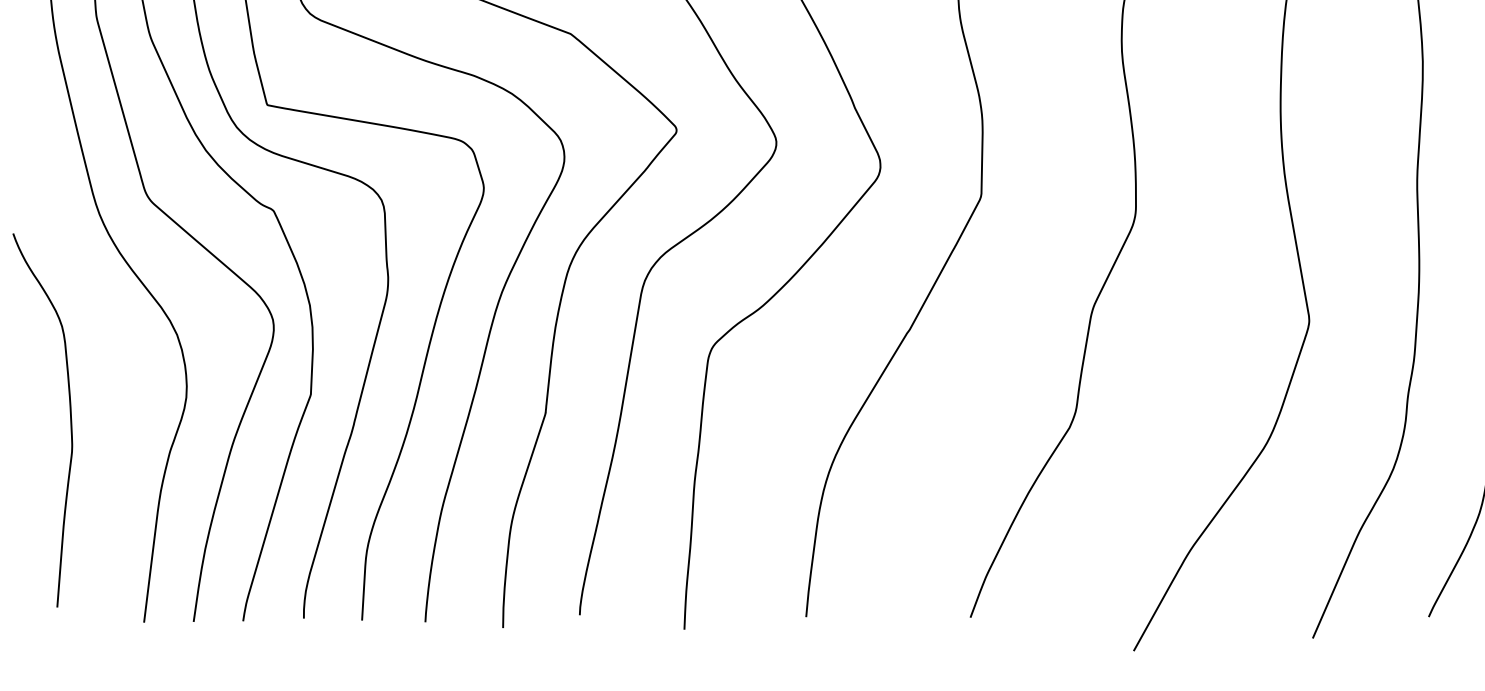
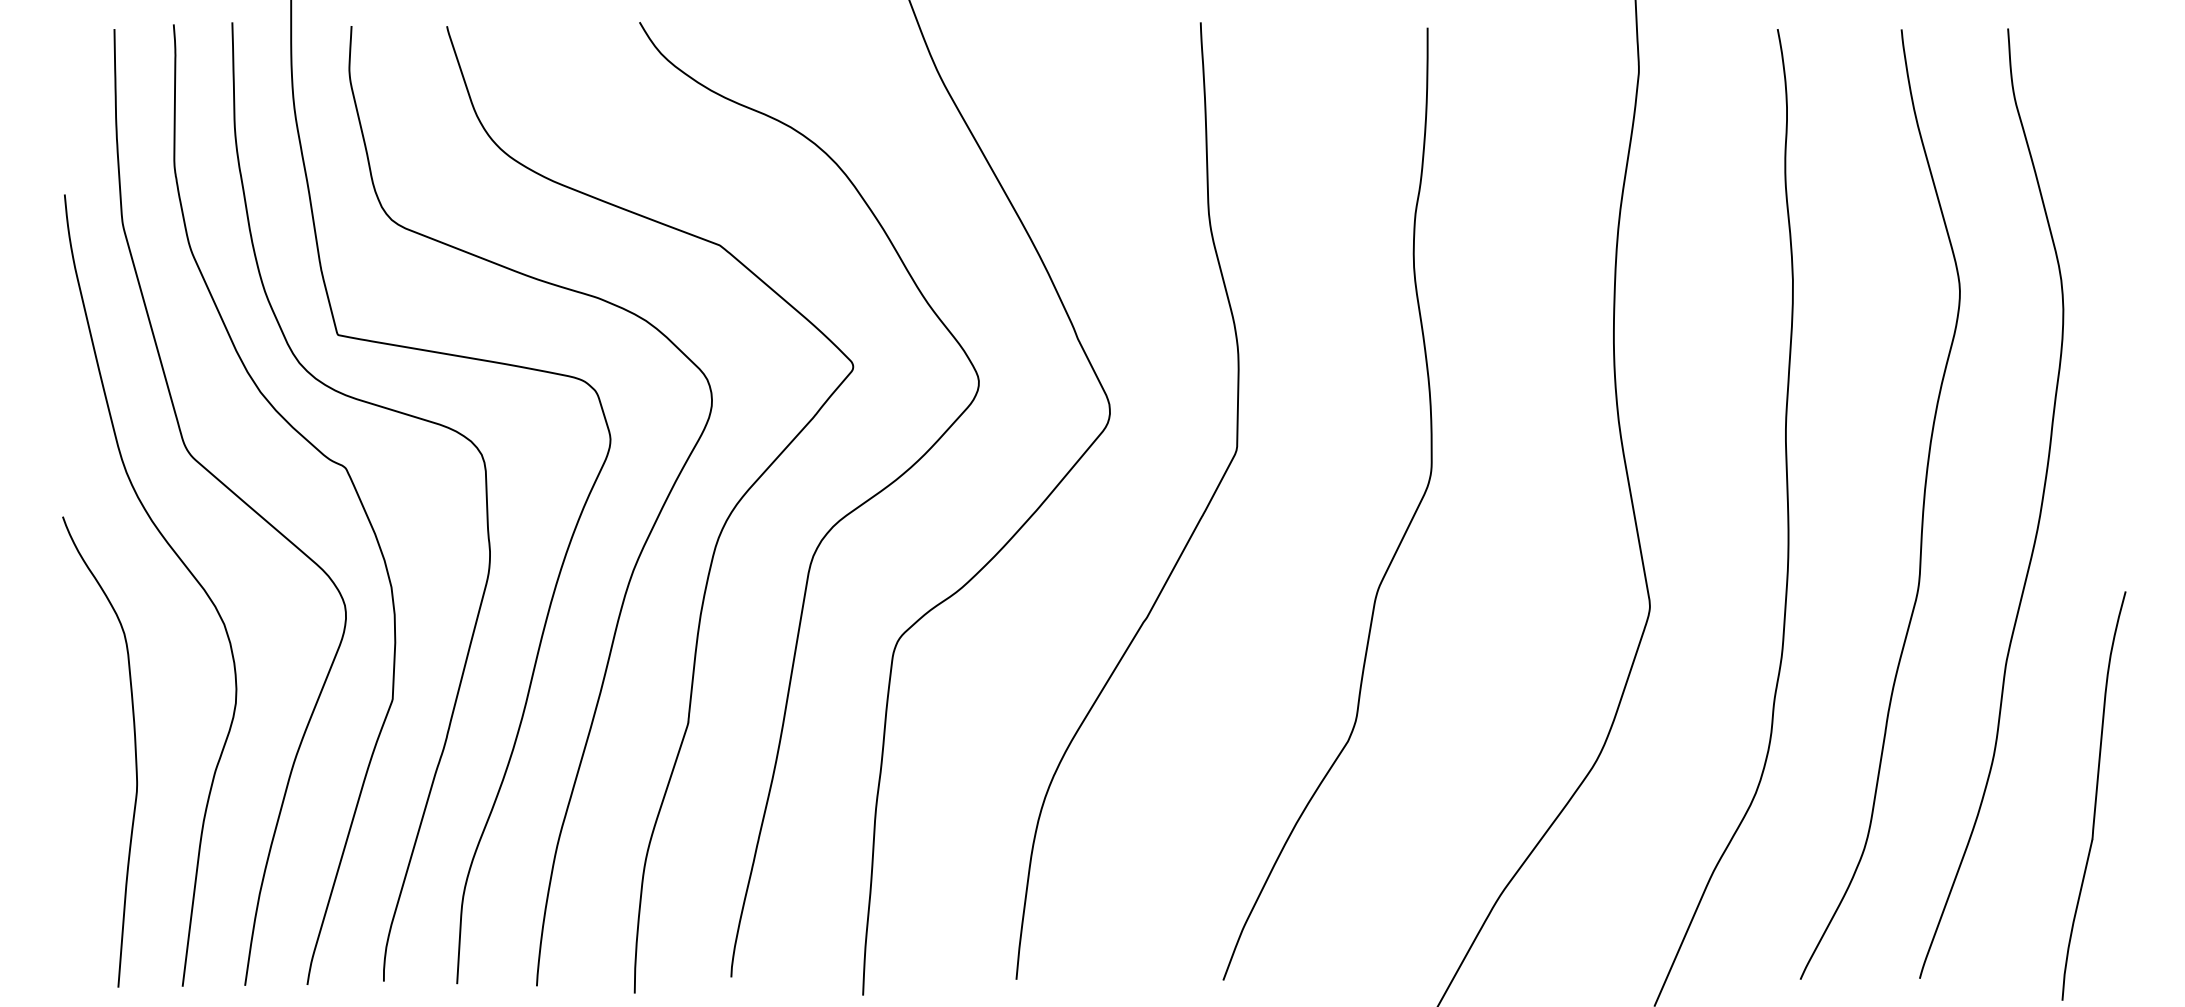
curve: (70, 419) -> (134, 751), moved

